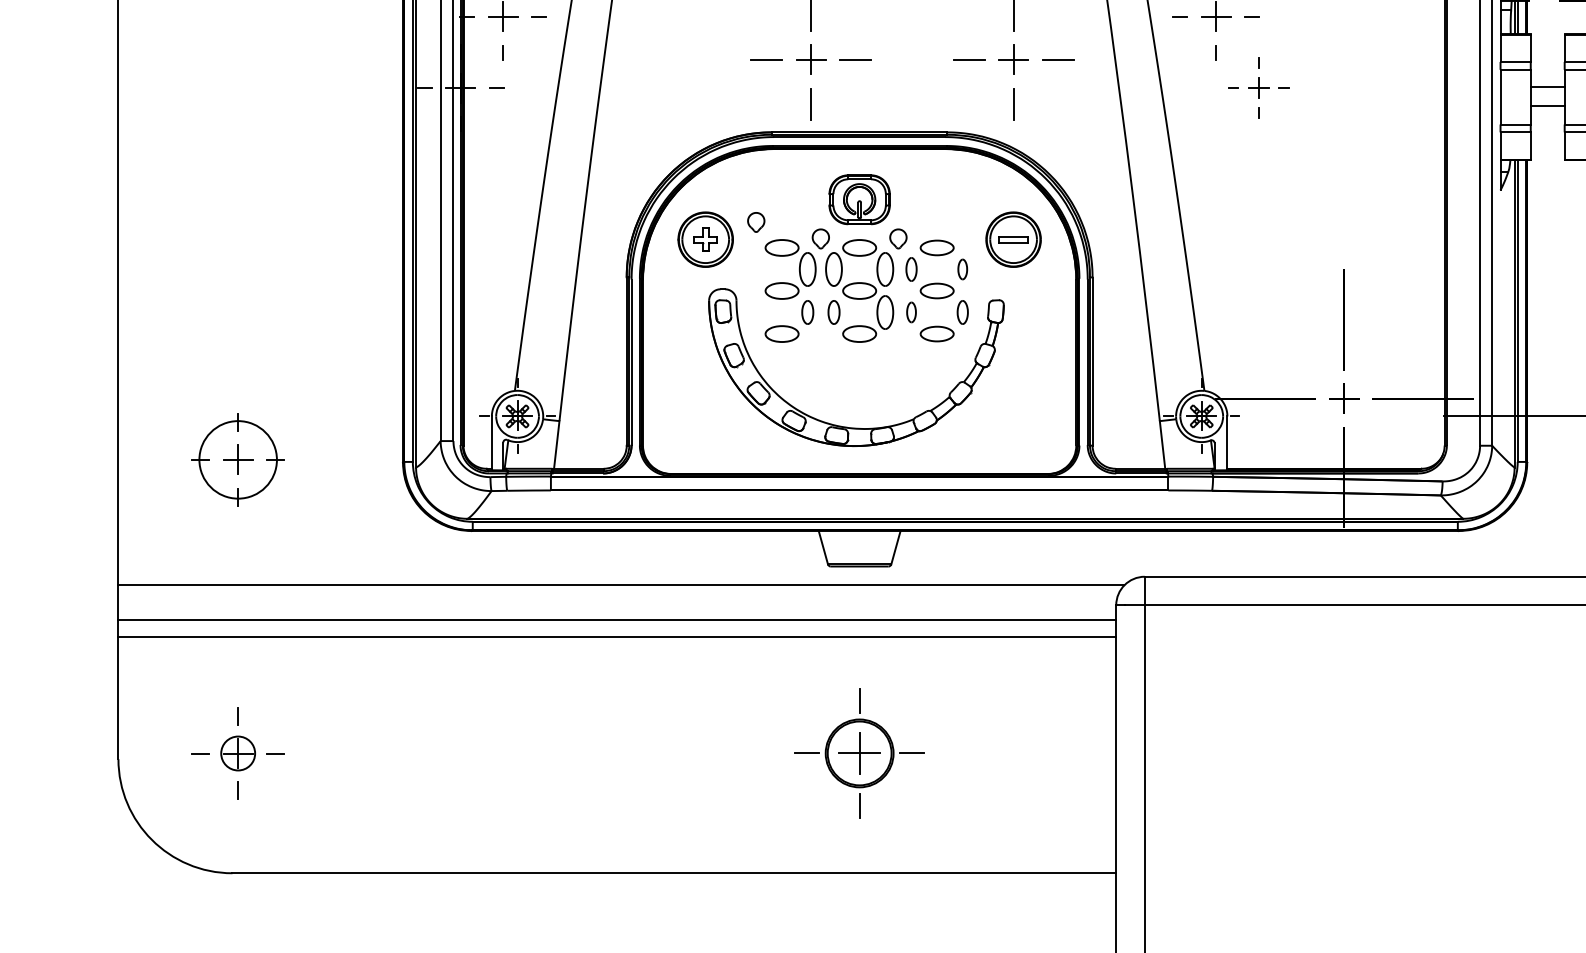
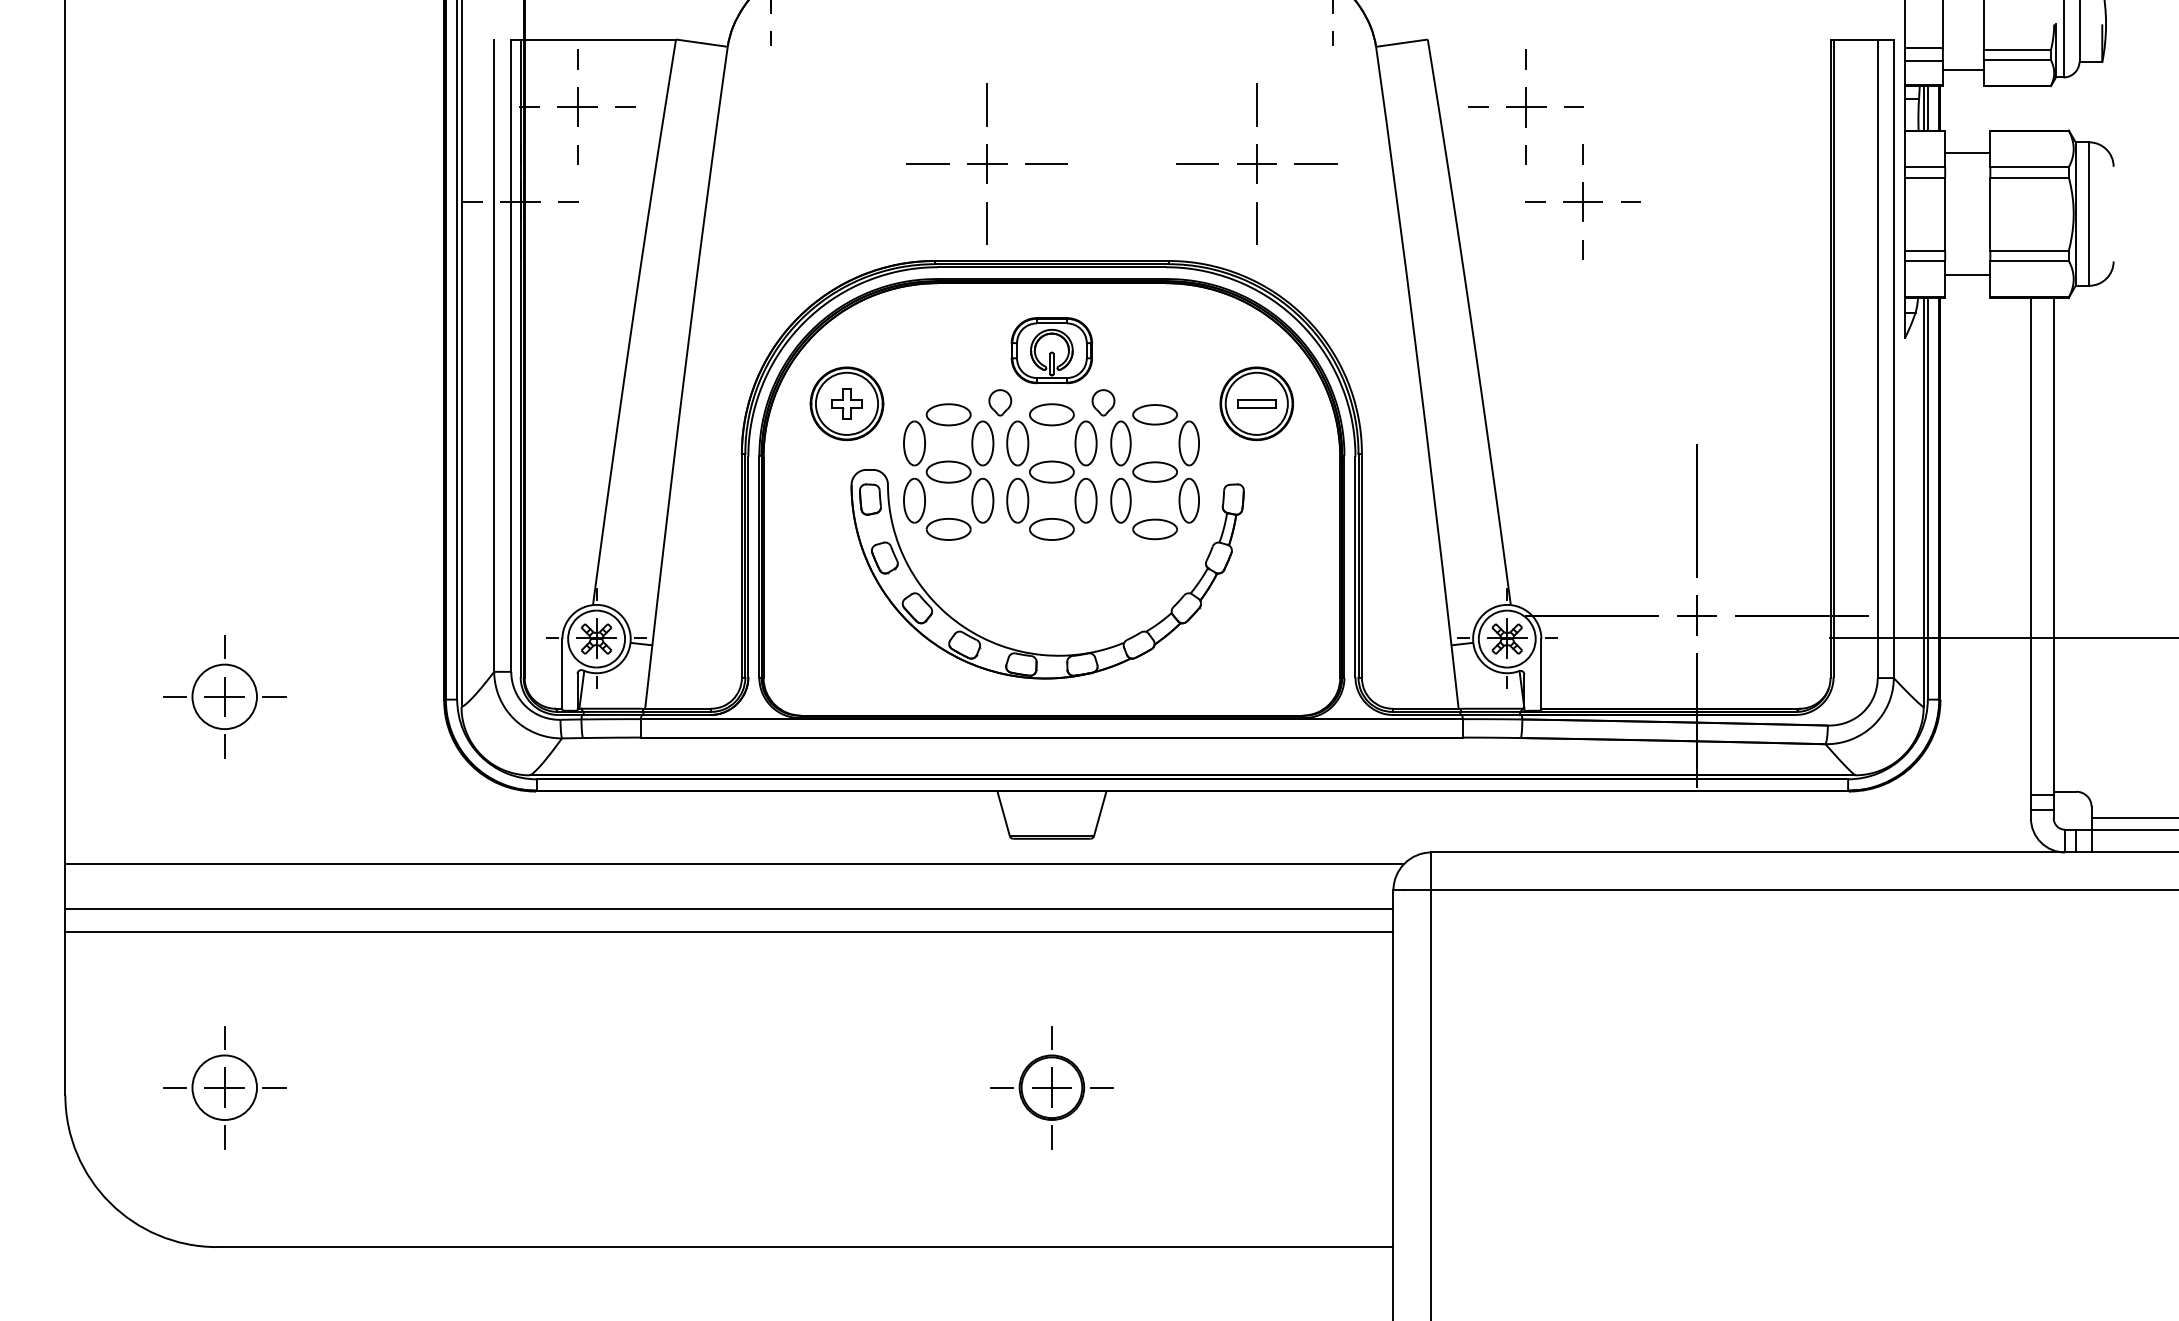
line: (1547, 86) -> (1967, 274), moved
part: (1258, 87) -> (1582, 201), size x1.43
line: (1547, 105) -> (1967, 153), moved
part: (756, 222) -> (914, 380), removed
part: (756, 269) -> (914, 443), added
part: (911, 269) -> (1120, 443), size x1.43
part: (962, 269) -> (1188, 443), size x1.67
part: (756, 312) -> (914, 500), added
part: (807, 312) -> (982, 500), size x1.43
part: (833, 312) -> (1017, 500), size x1.43
part: (911, 312) -> (1120, 500), size x1.67
part: (962, 312) -> (1188, 500), size x1.43
circle: (238, 459) -> (224, 696), size x0.62
circle: (238, 753) -> (224, 1087), size x1.43
part: (859, 753) -> (1051, 1087), size x0.71

